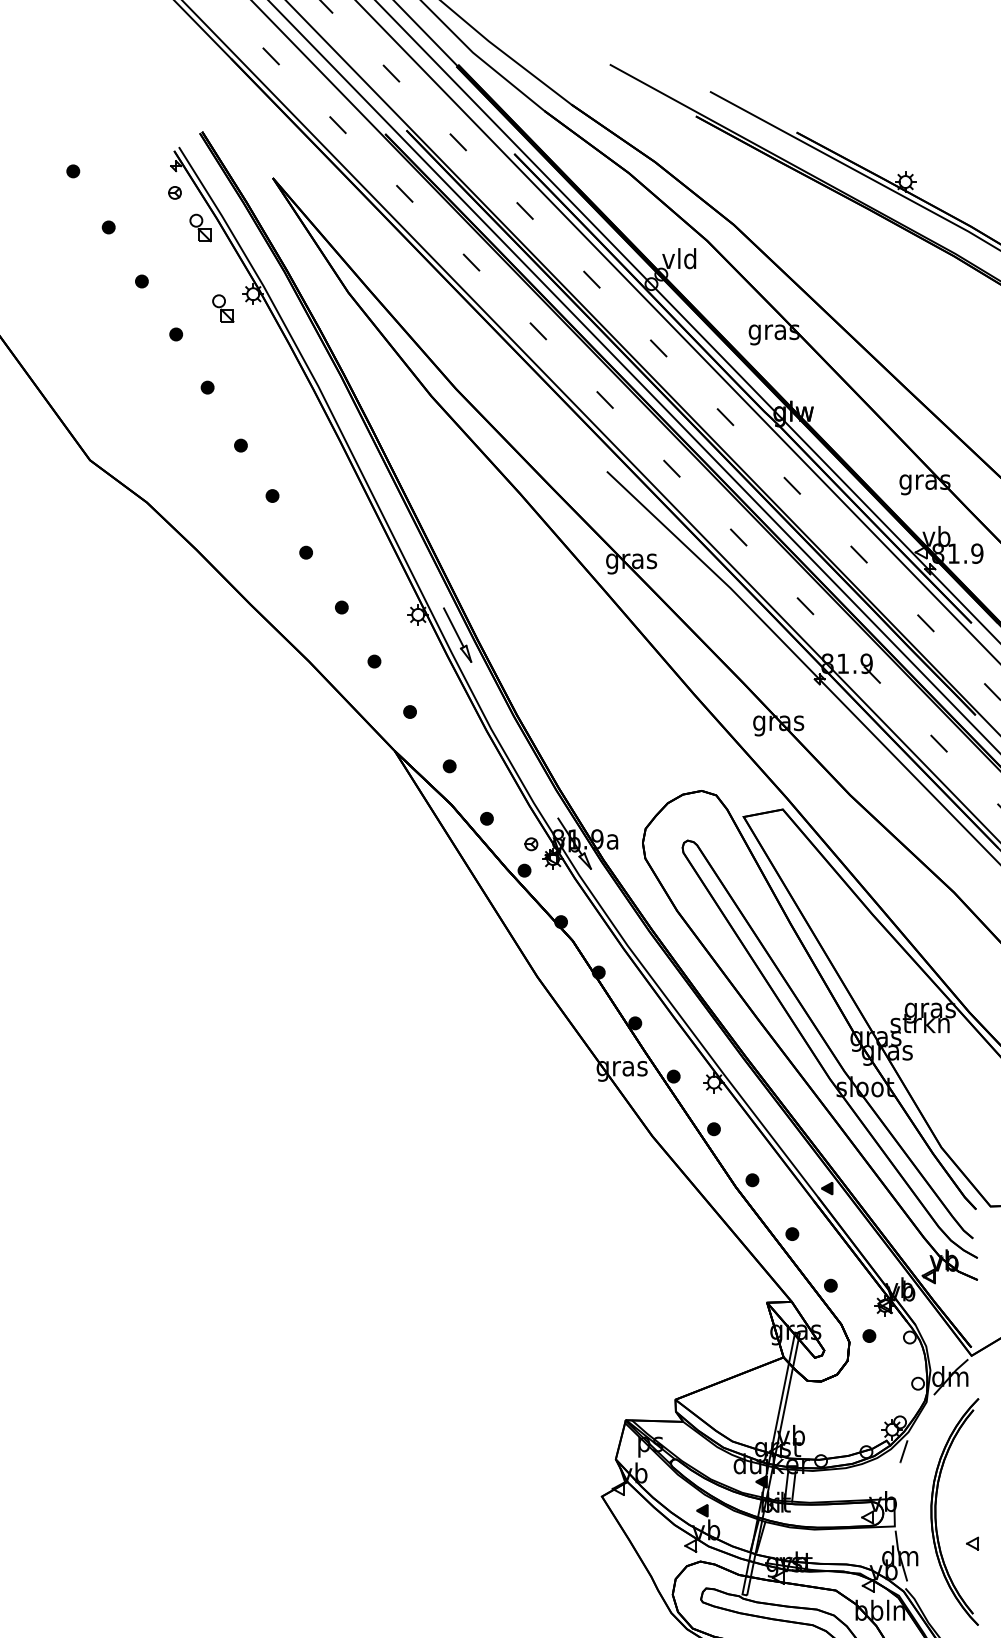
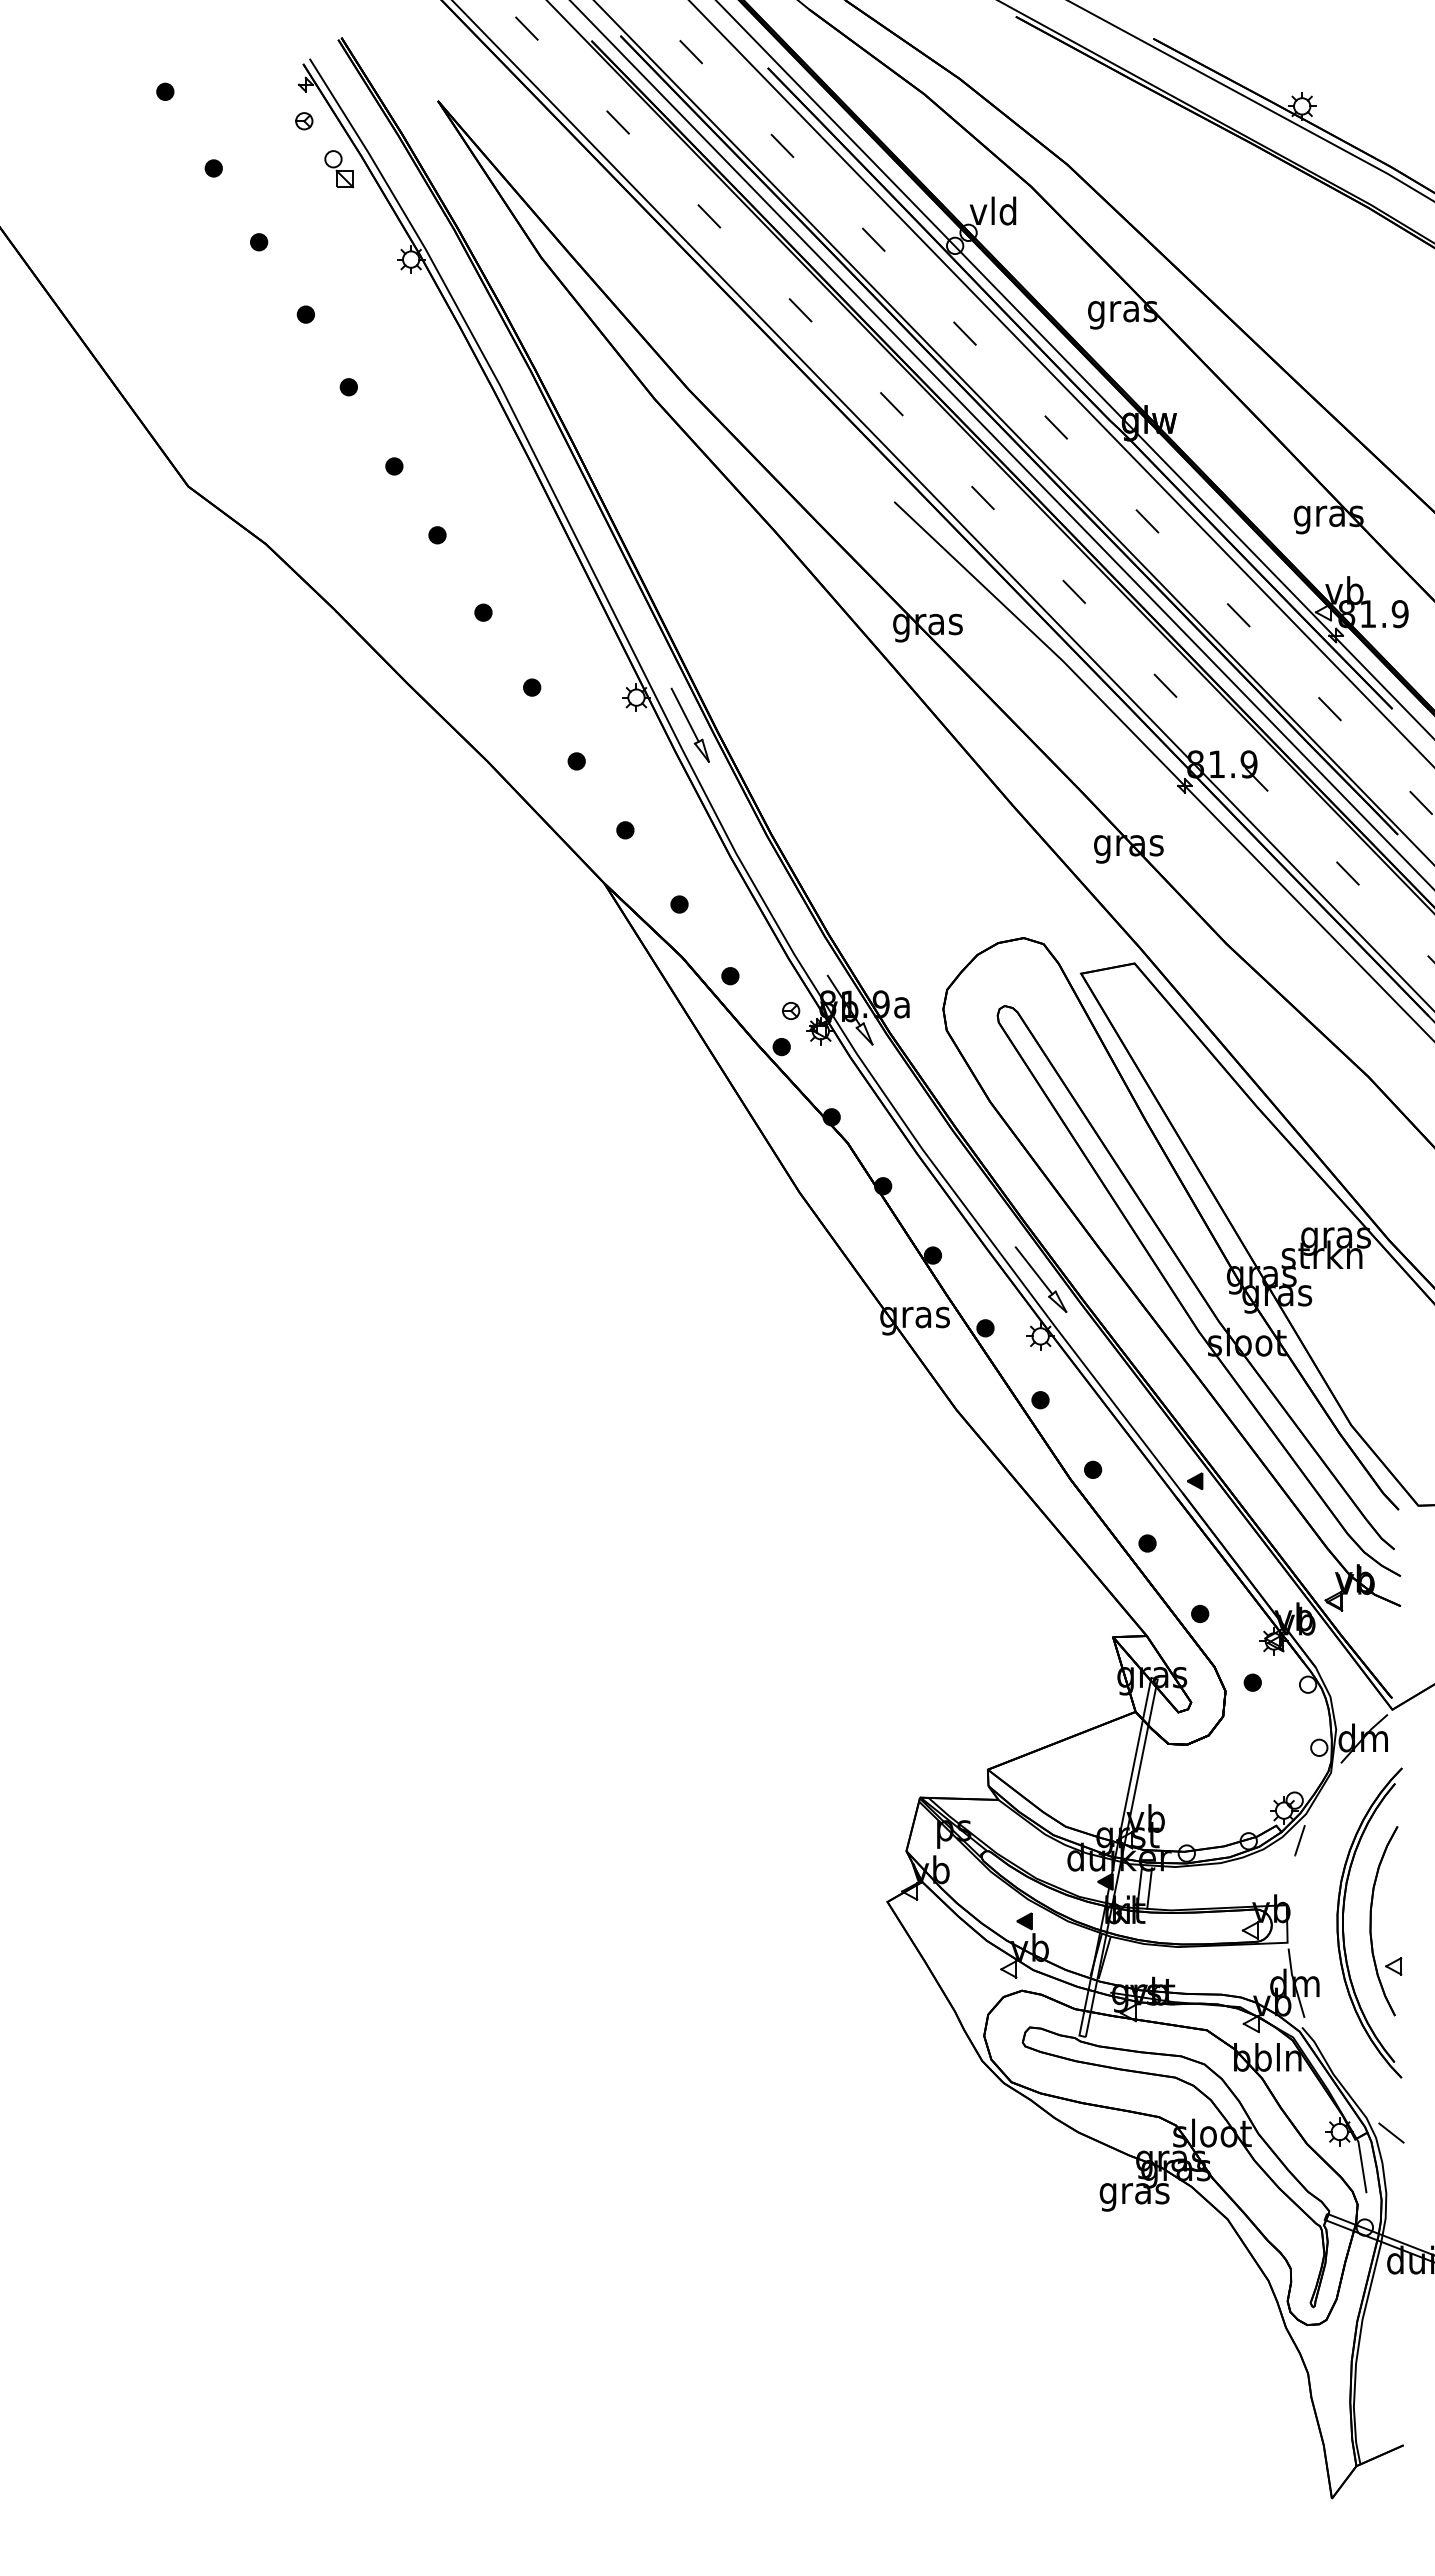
part: (223, 308) -> (370, 279), removed
part: (713, 1040) -> (1040, 1279), added
part: (956, 1510) -> (1371, 1921), added

